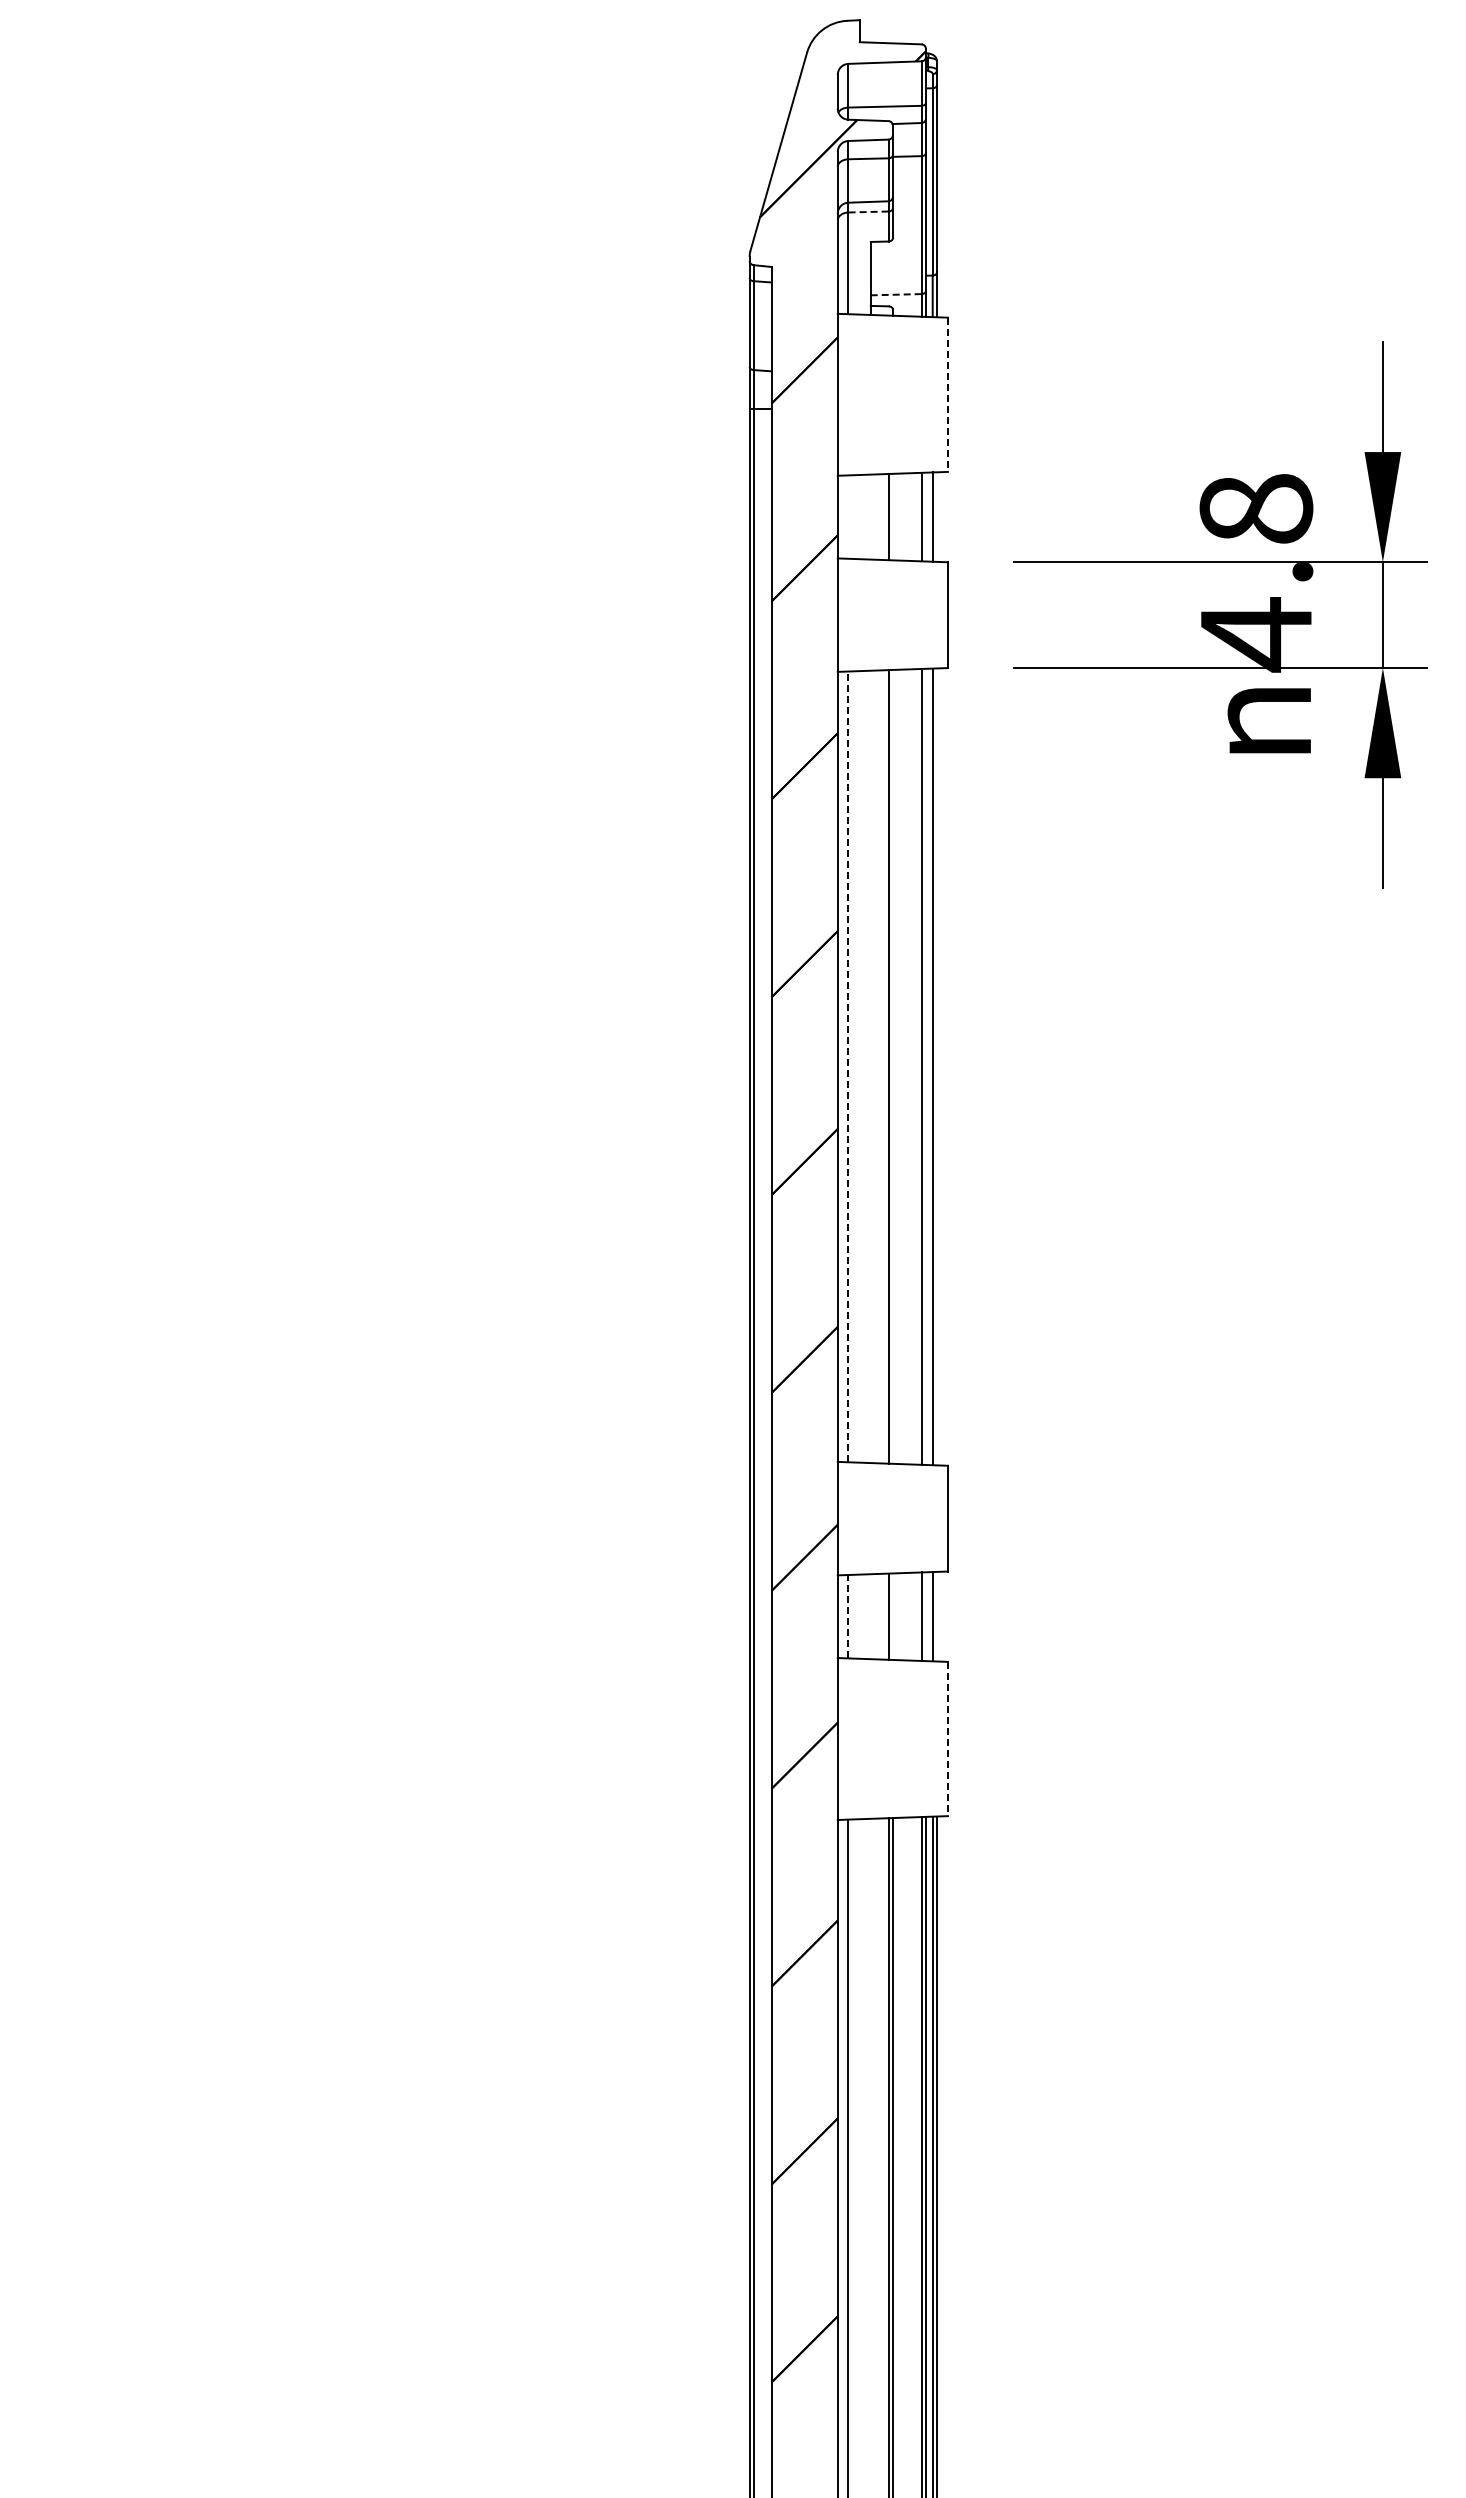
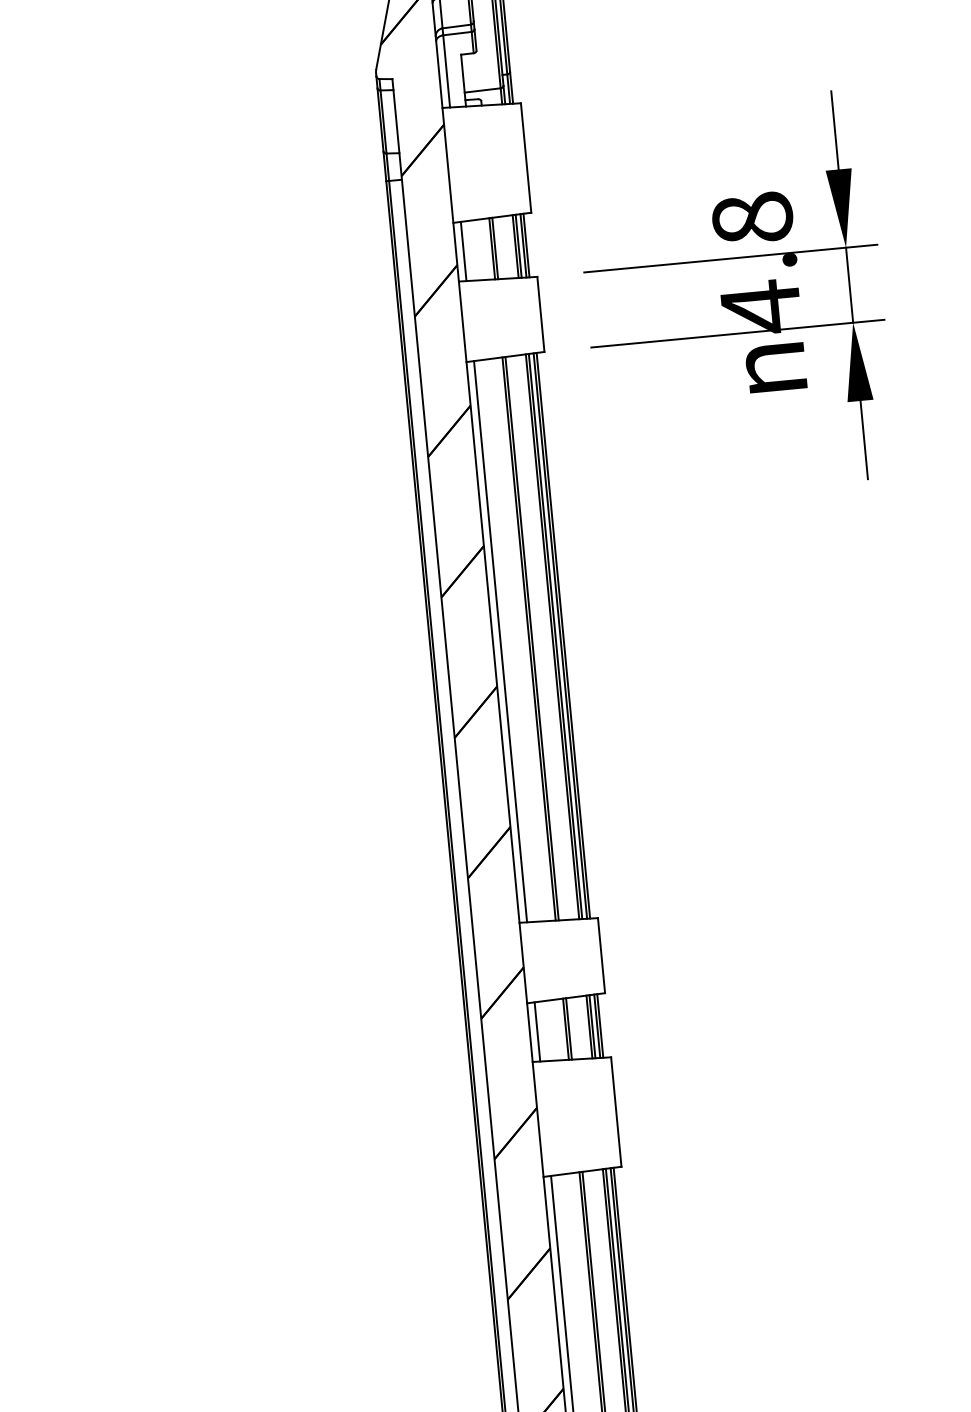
line: (868, 212) -> (457, 33), dashed -> solid
line: (895, 294) -> (482, 90), dashed -> solid
line: (947, 395) -> (525, 158), dashed -> solid
line: (848, 516) -> (463, 251), added
line: (892, 516) -> (494, 248), added
line: (925, 516) -> (518, 245), added
line: (936, 516) -> (526, 245), added
line: (848, 1066) -> (500, 641), dashed -> solid
line: (892, 1066) -> (531, 638), added
line: (925, 1066) -> (555, 636), added
line: (936, 1066) -> (563, 635), added
line: (848, 1616) -> (537, 1031), dashed -> solid
line: (892, 1616) -> (568, 1028), added
line: (925, 1616) -> (592, 1026), added
line: (936, 1616) -> (599, 1025), added
line: (947, 1739) -> (616, 1112), dashed -> solid

